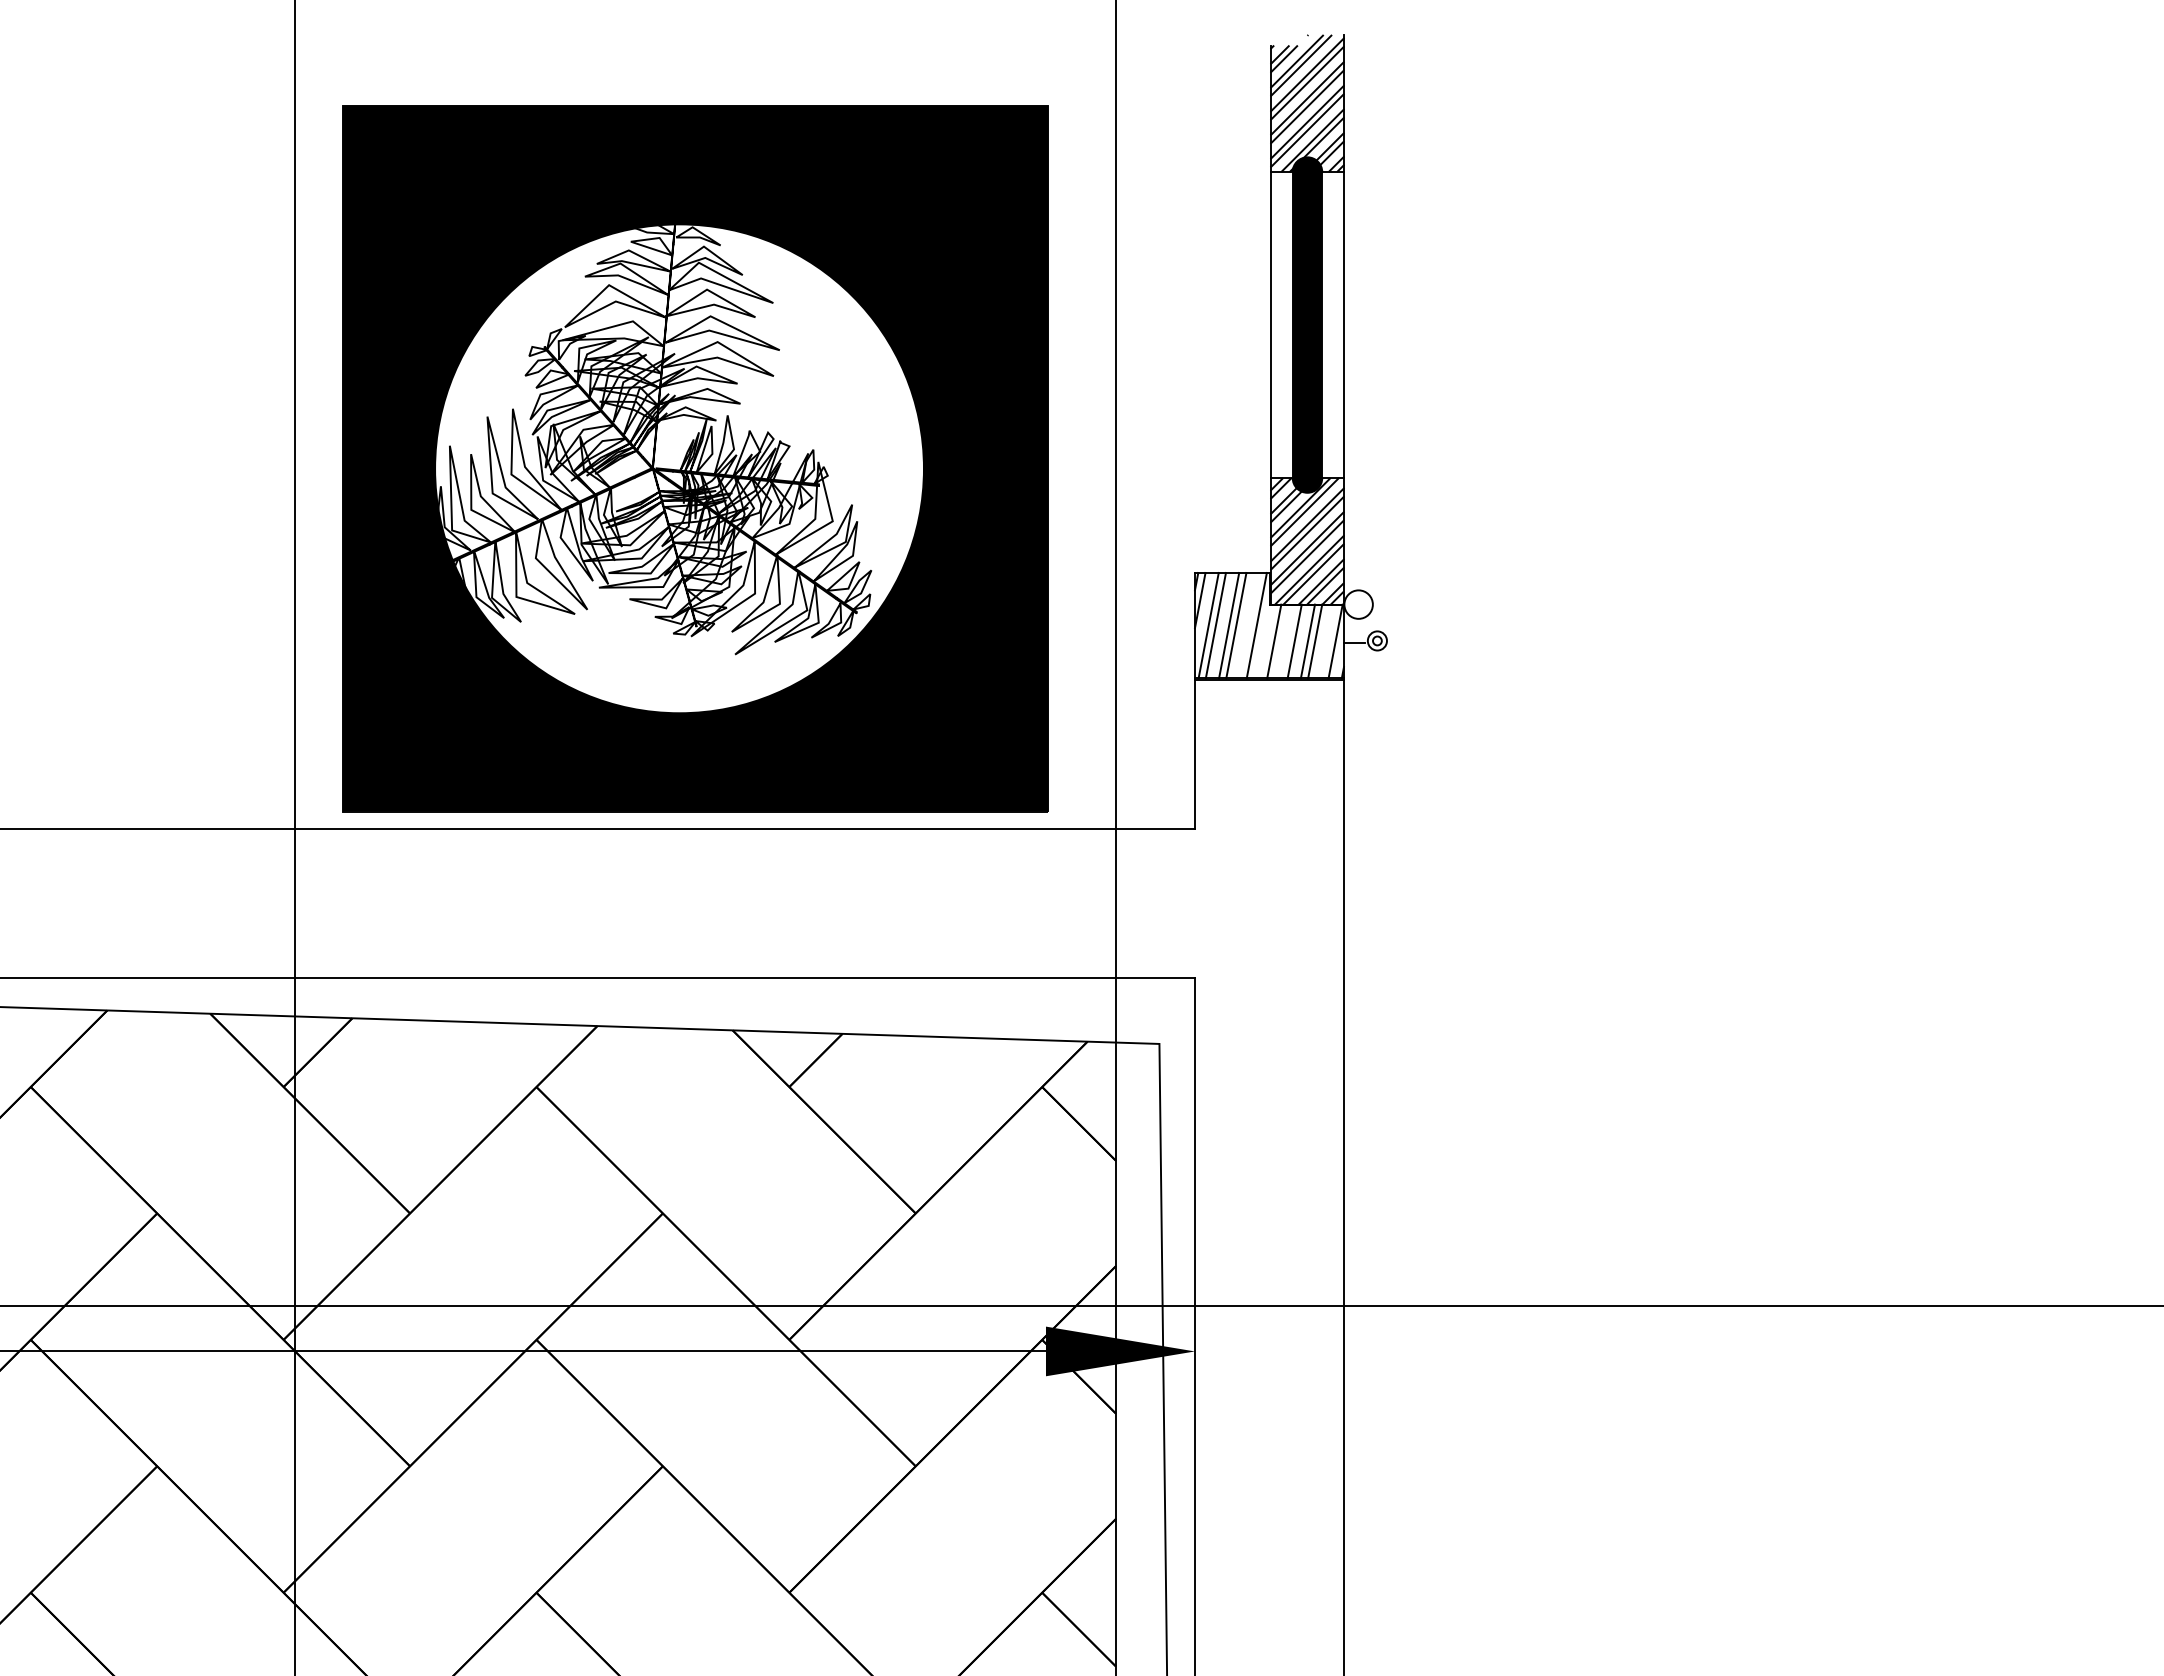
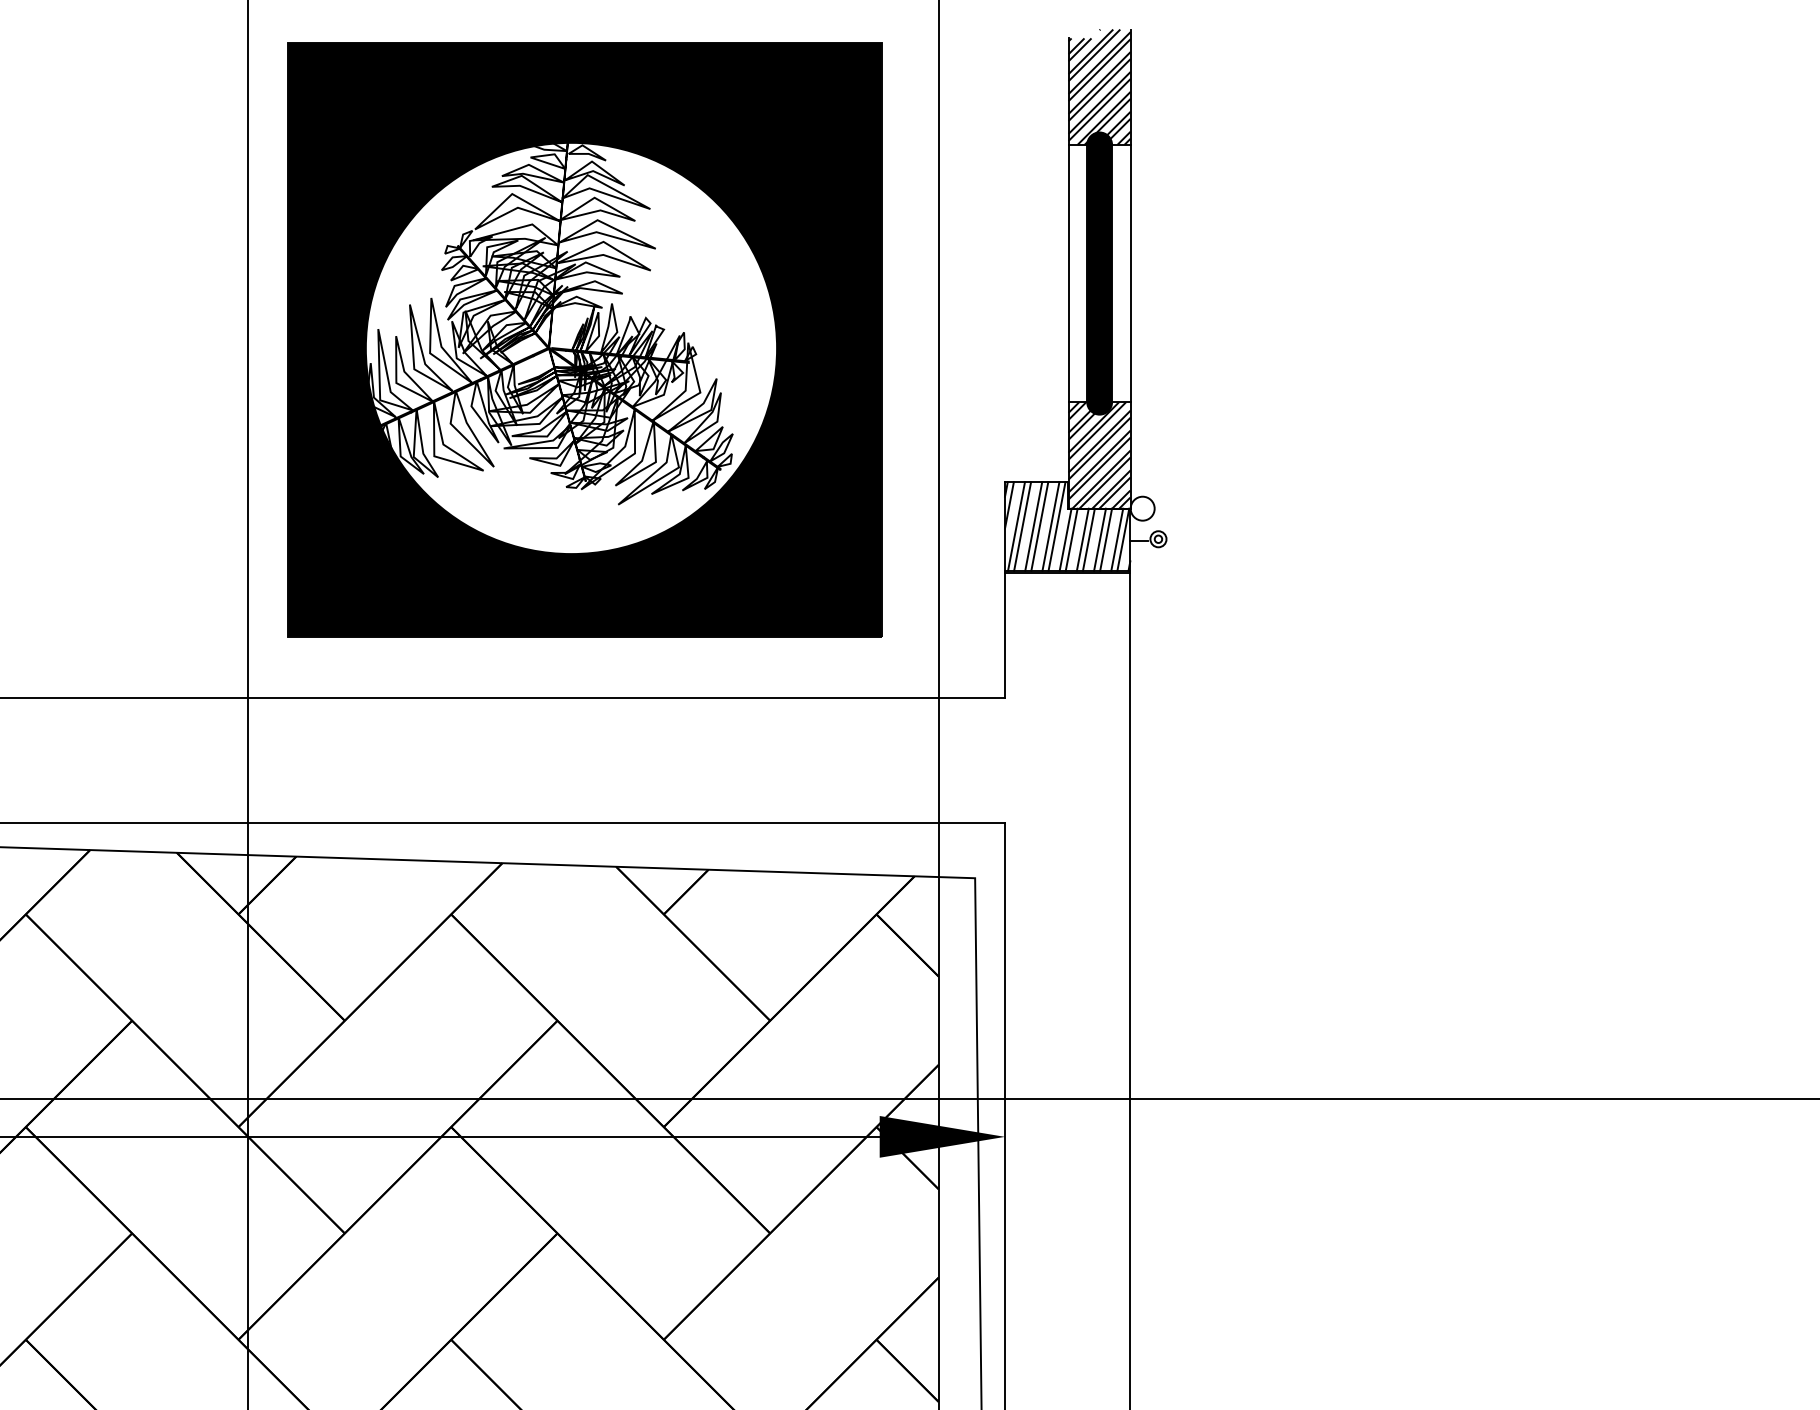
part: (695, 458) -> (584, 339), moved
line: (1249, 625) -> (1050, 526), added
line: (1266, 641) -> (1065, 539), added
line: (1287, 641) -> (1082, 539), added
line: (1328, 641) -> (1117, 539), added

